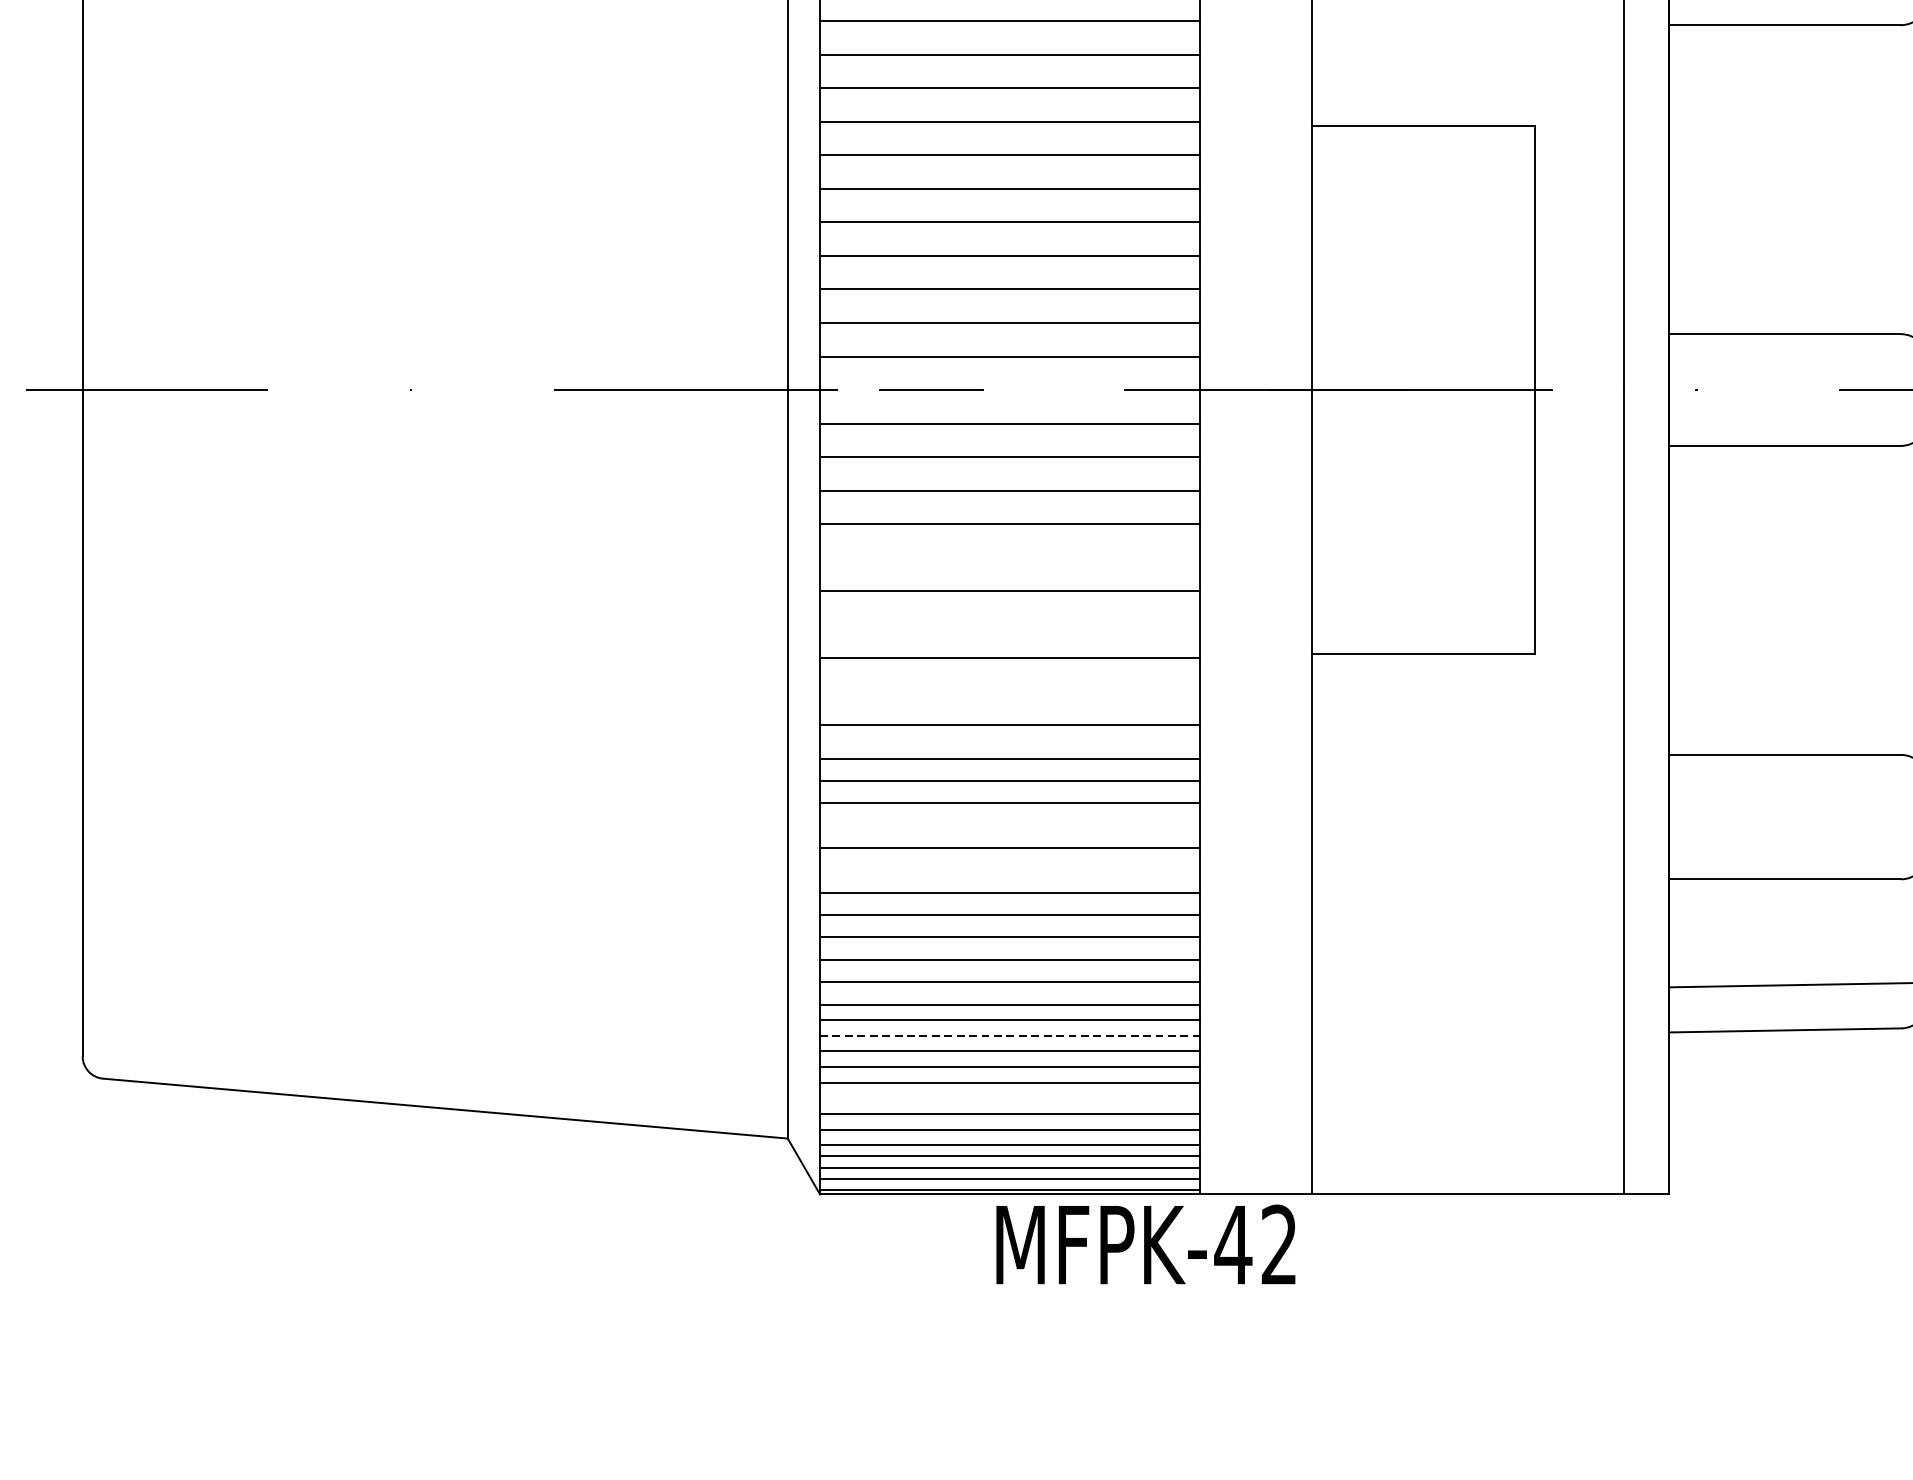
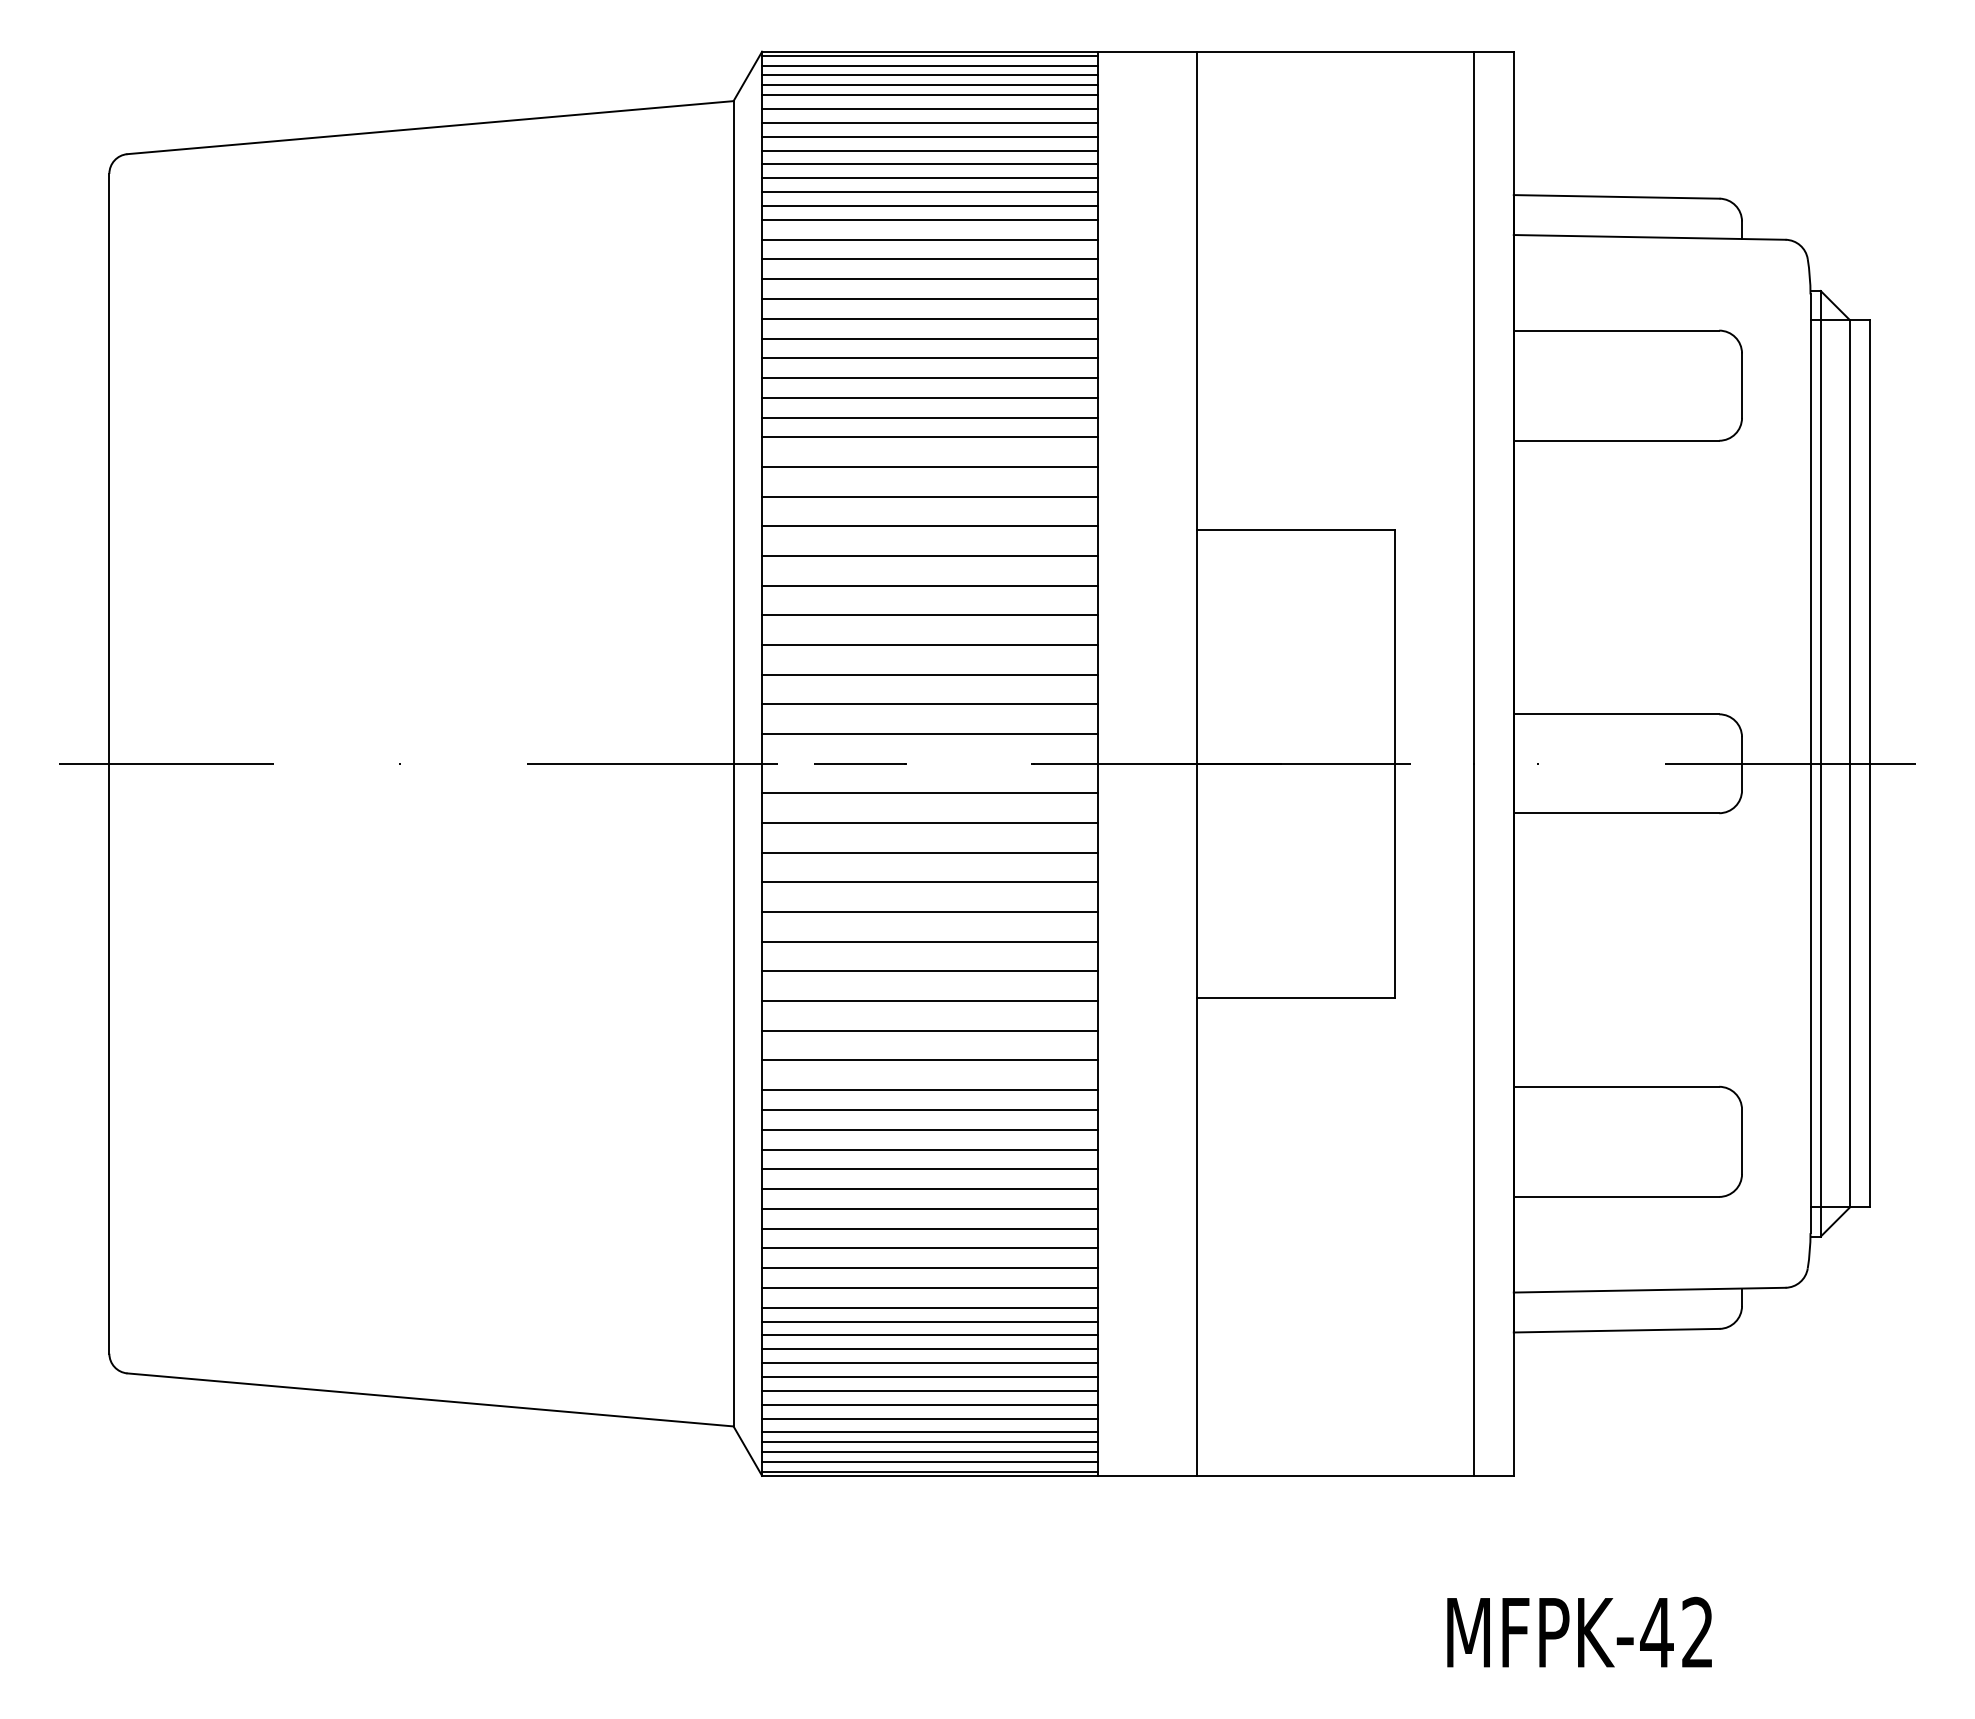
line: (1010, 558) -> (930, 912), added
line: (1010, 624) -> (930, 971), added
line: (1010, 691) -> (930, 1030), added
line: (1010, 825) -> (930, 1149), added
line: (1010, 870) -> (930, 1189), added
line: (1010, 1035) -> (930, 1335), dashed -> solid
line: (1010, 1097) -> (930, 1390), added
text: (1145, 1243) -> (1579, 1631), moved

